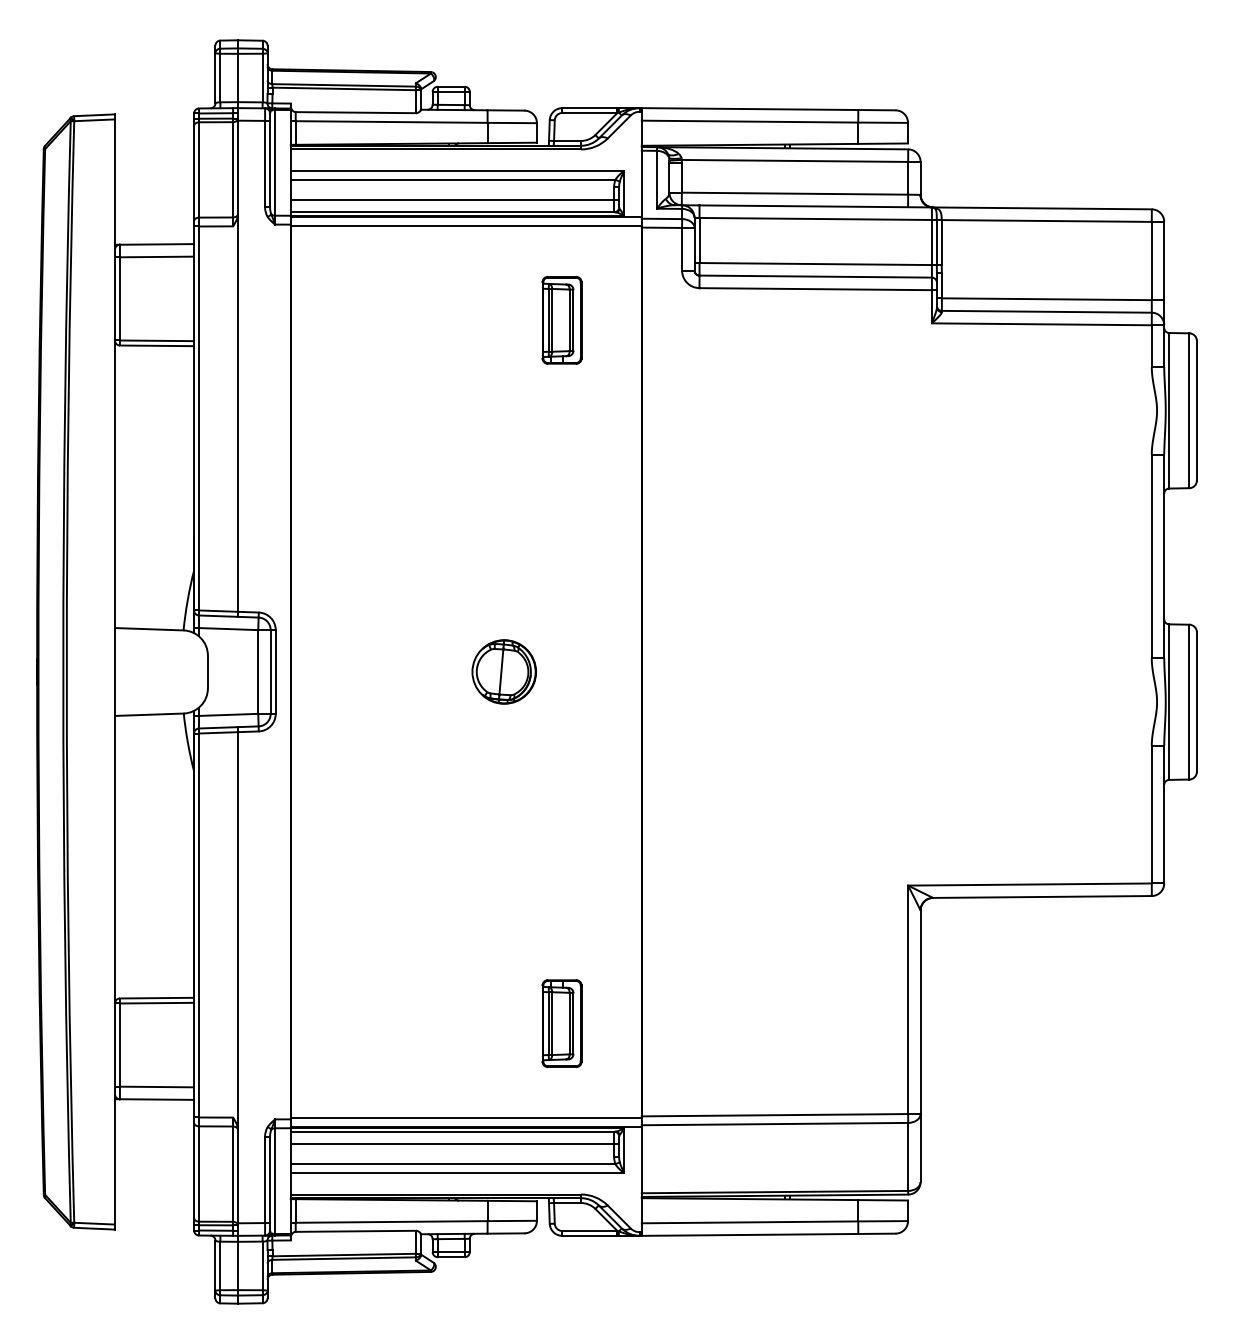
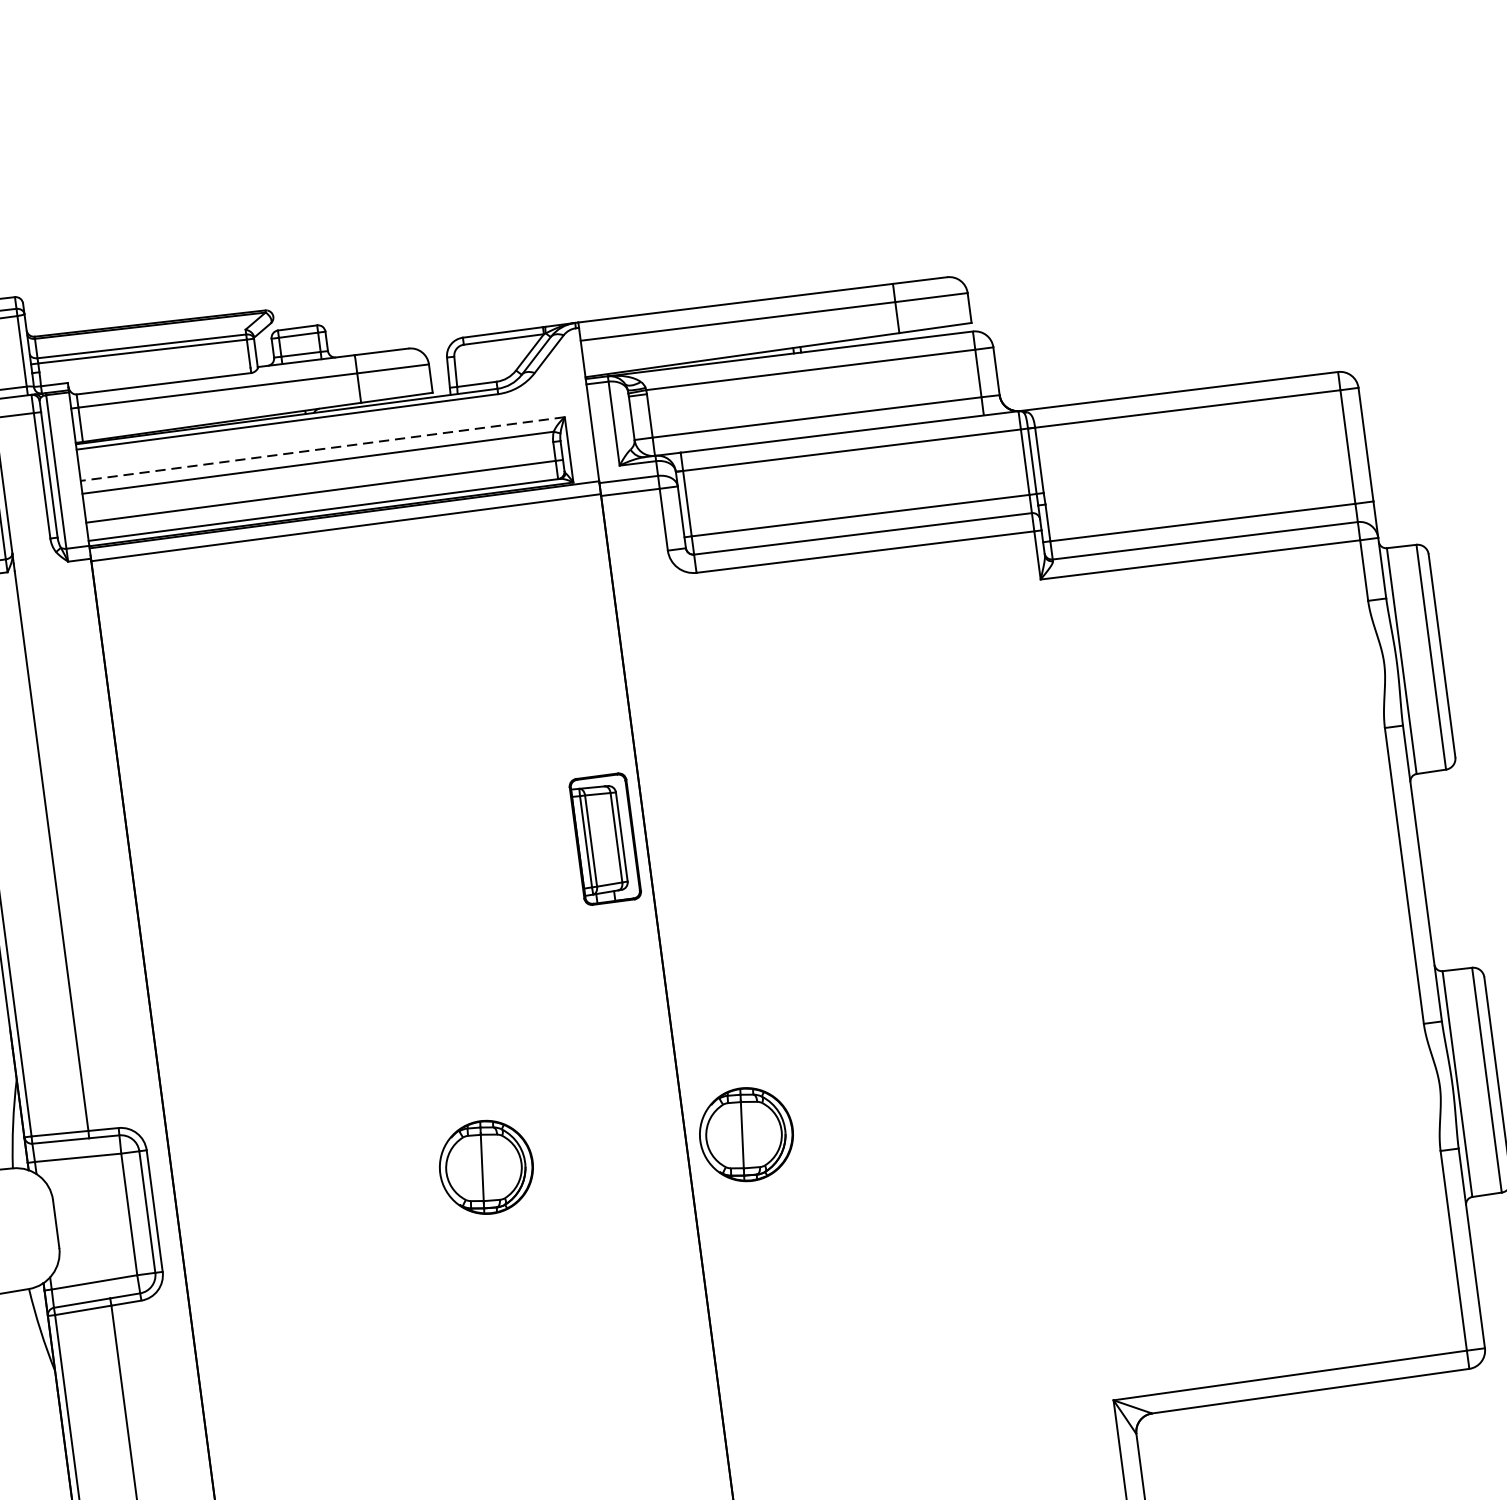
line: (457, 171) -> (322, 449), solid -> dashed
part: (561, 319) -> (604, 838), moved
part: (682, 672) -> (745, 1134), added

